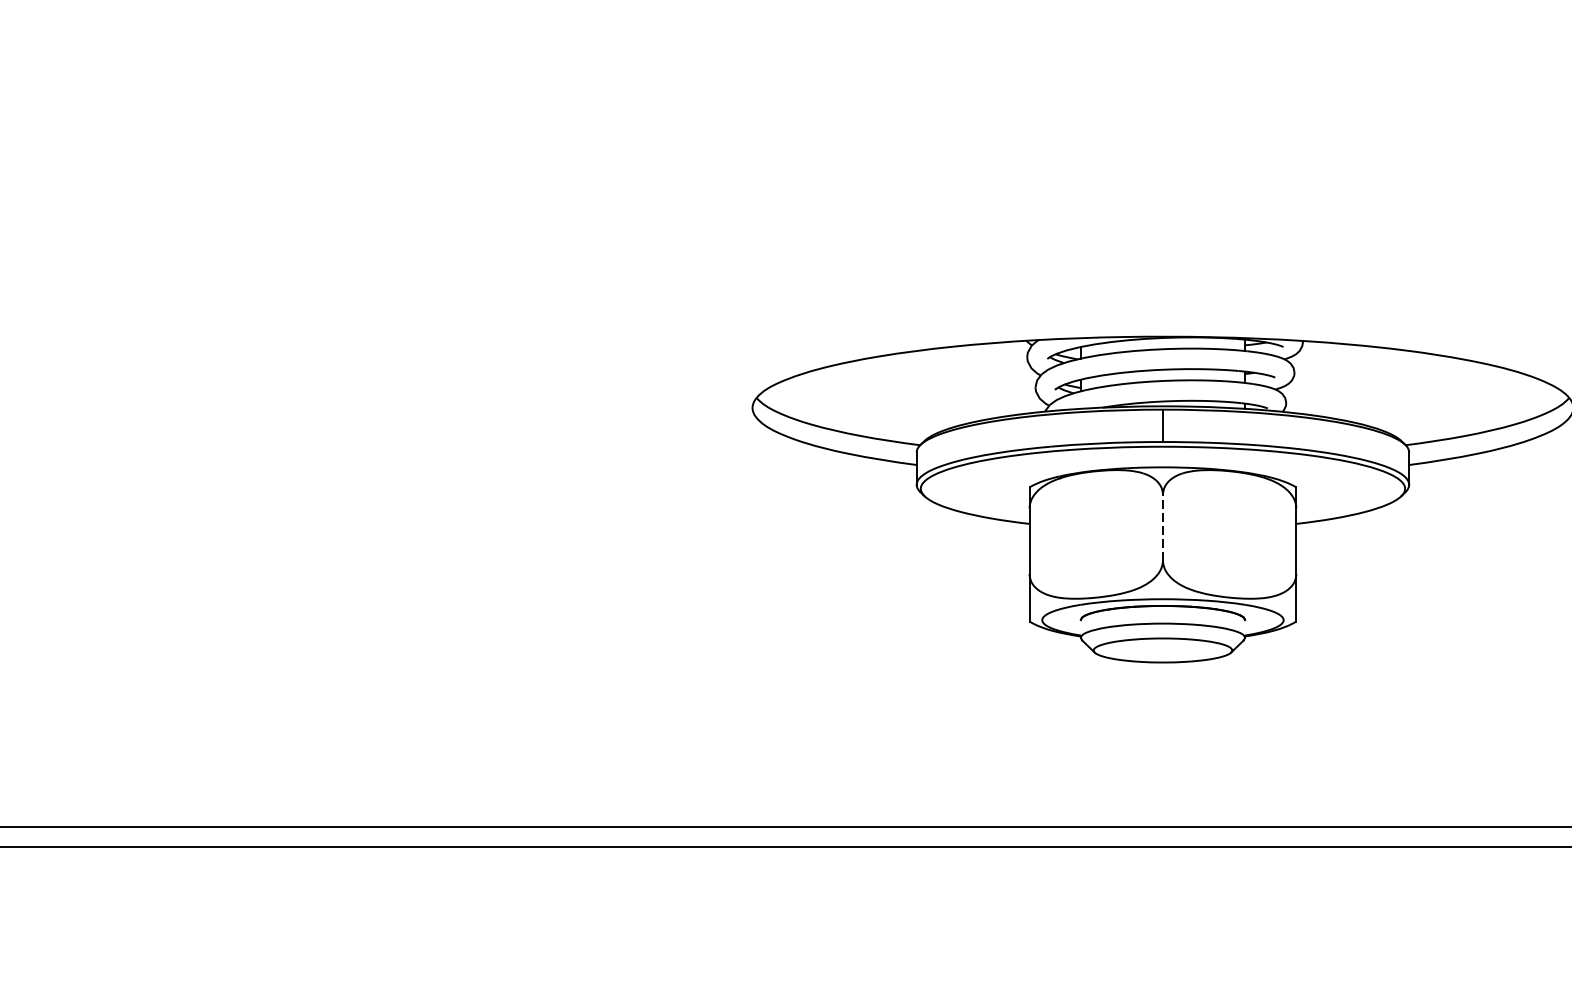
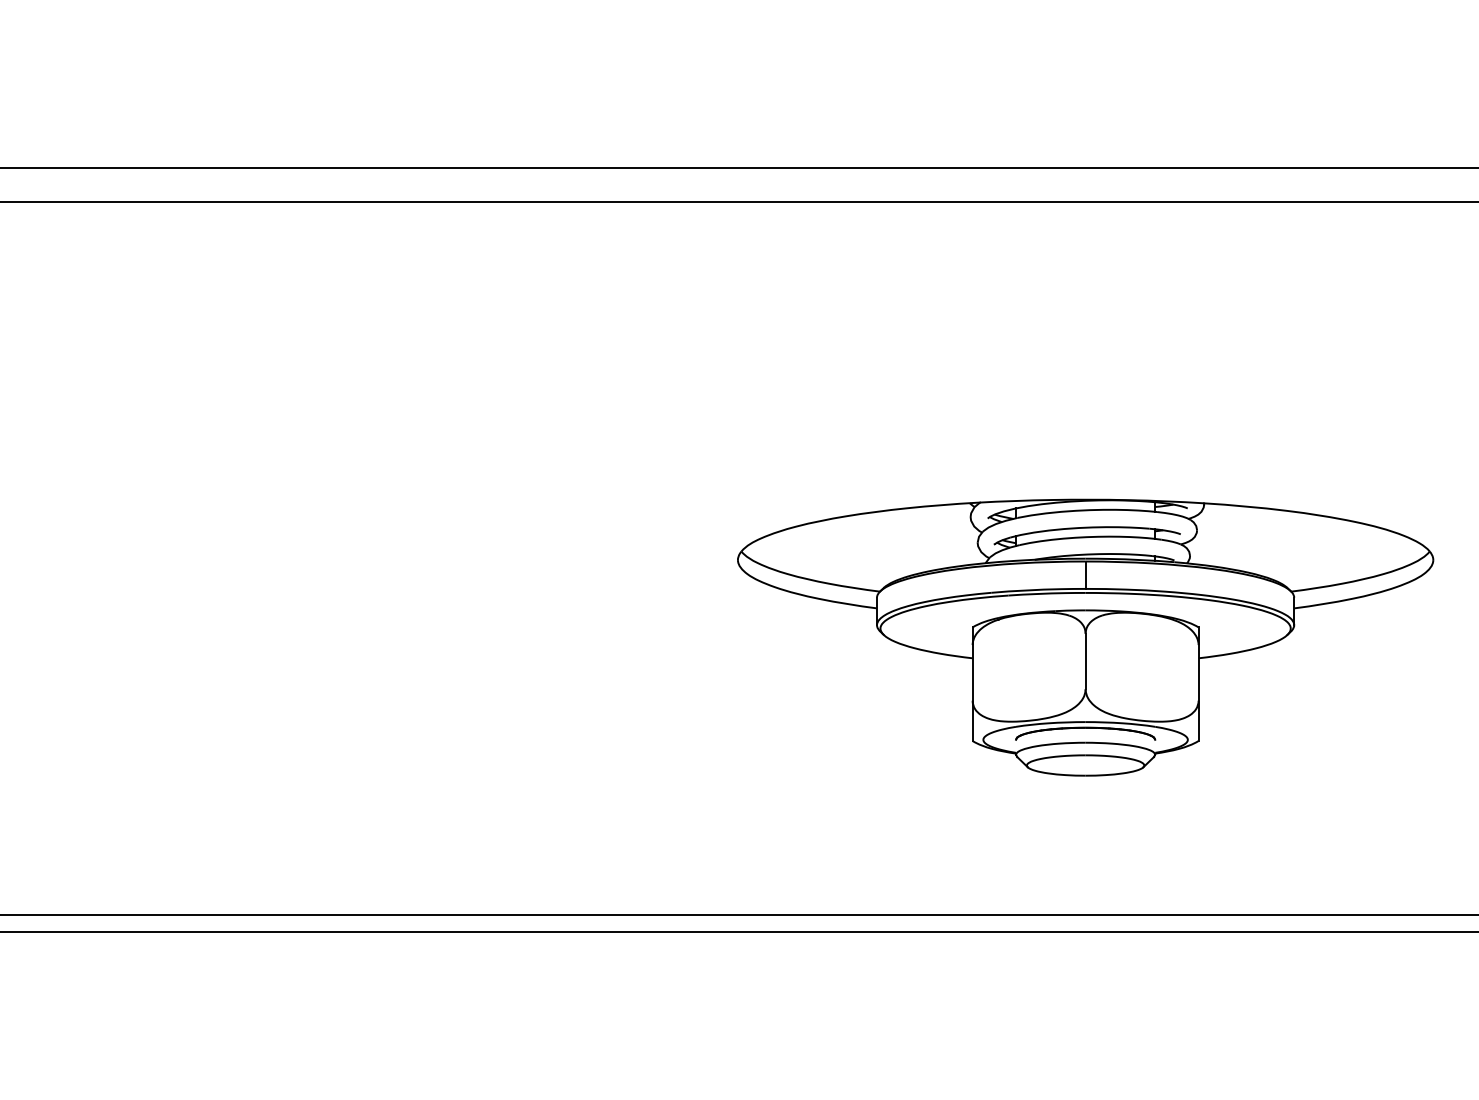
line: (1162, 527) -> (1085, 661), dashed -> solid

